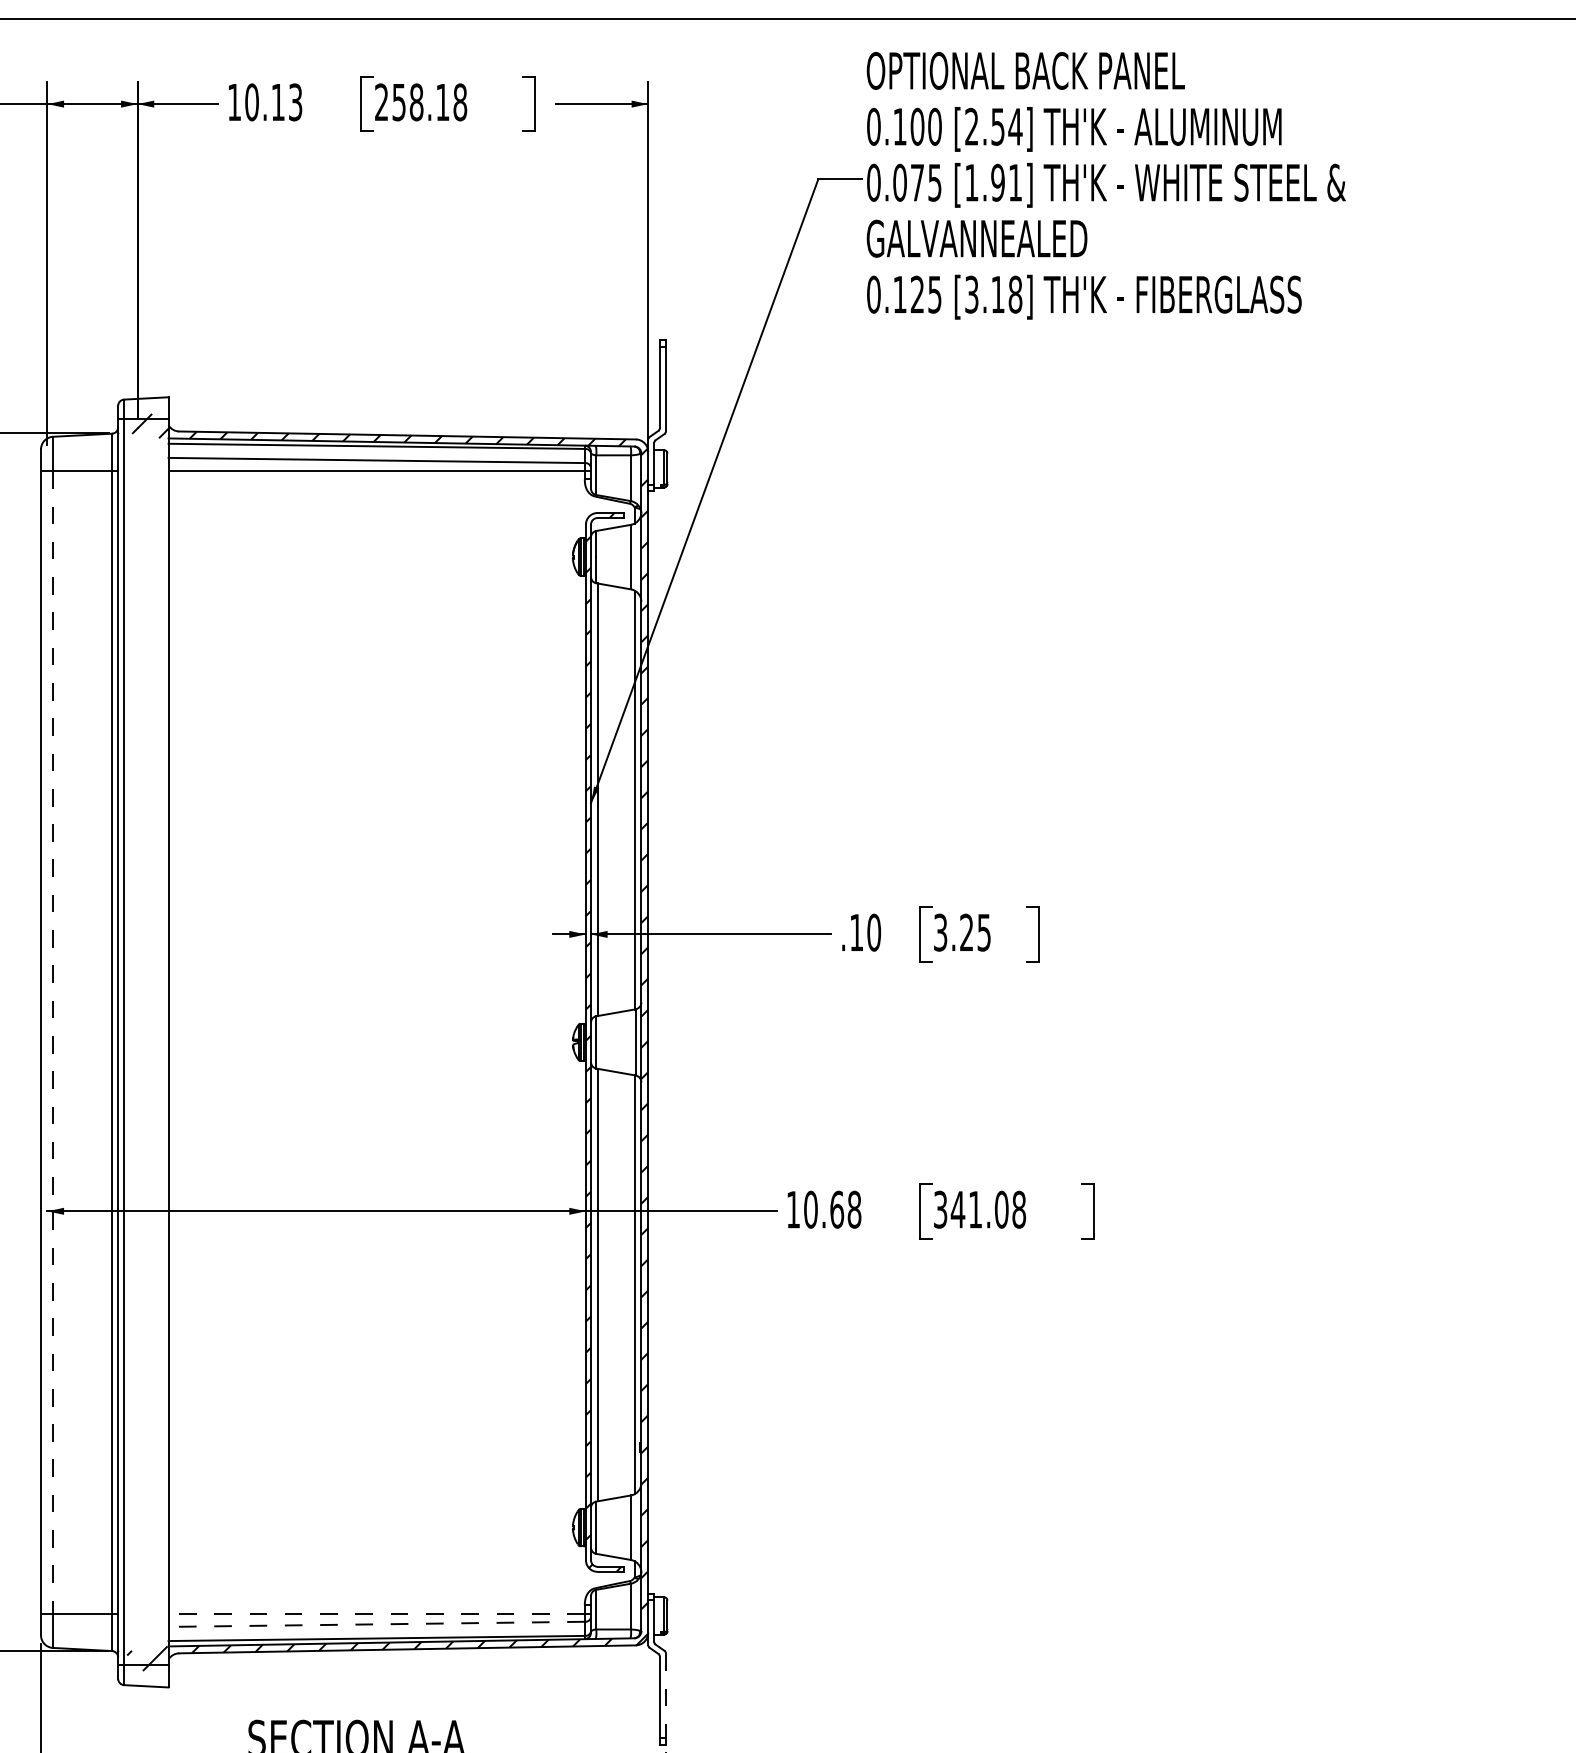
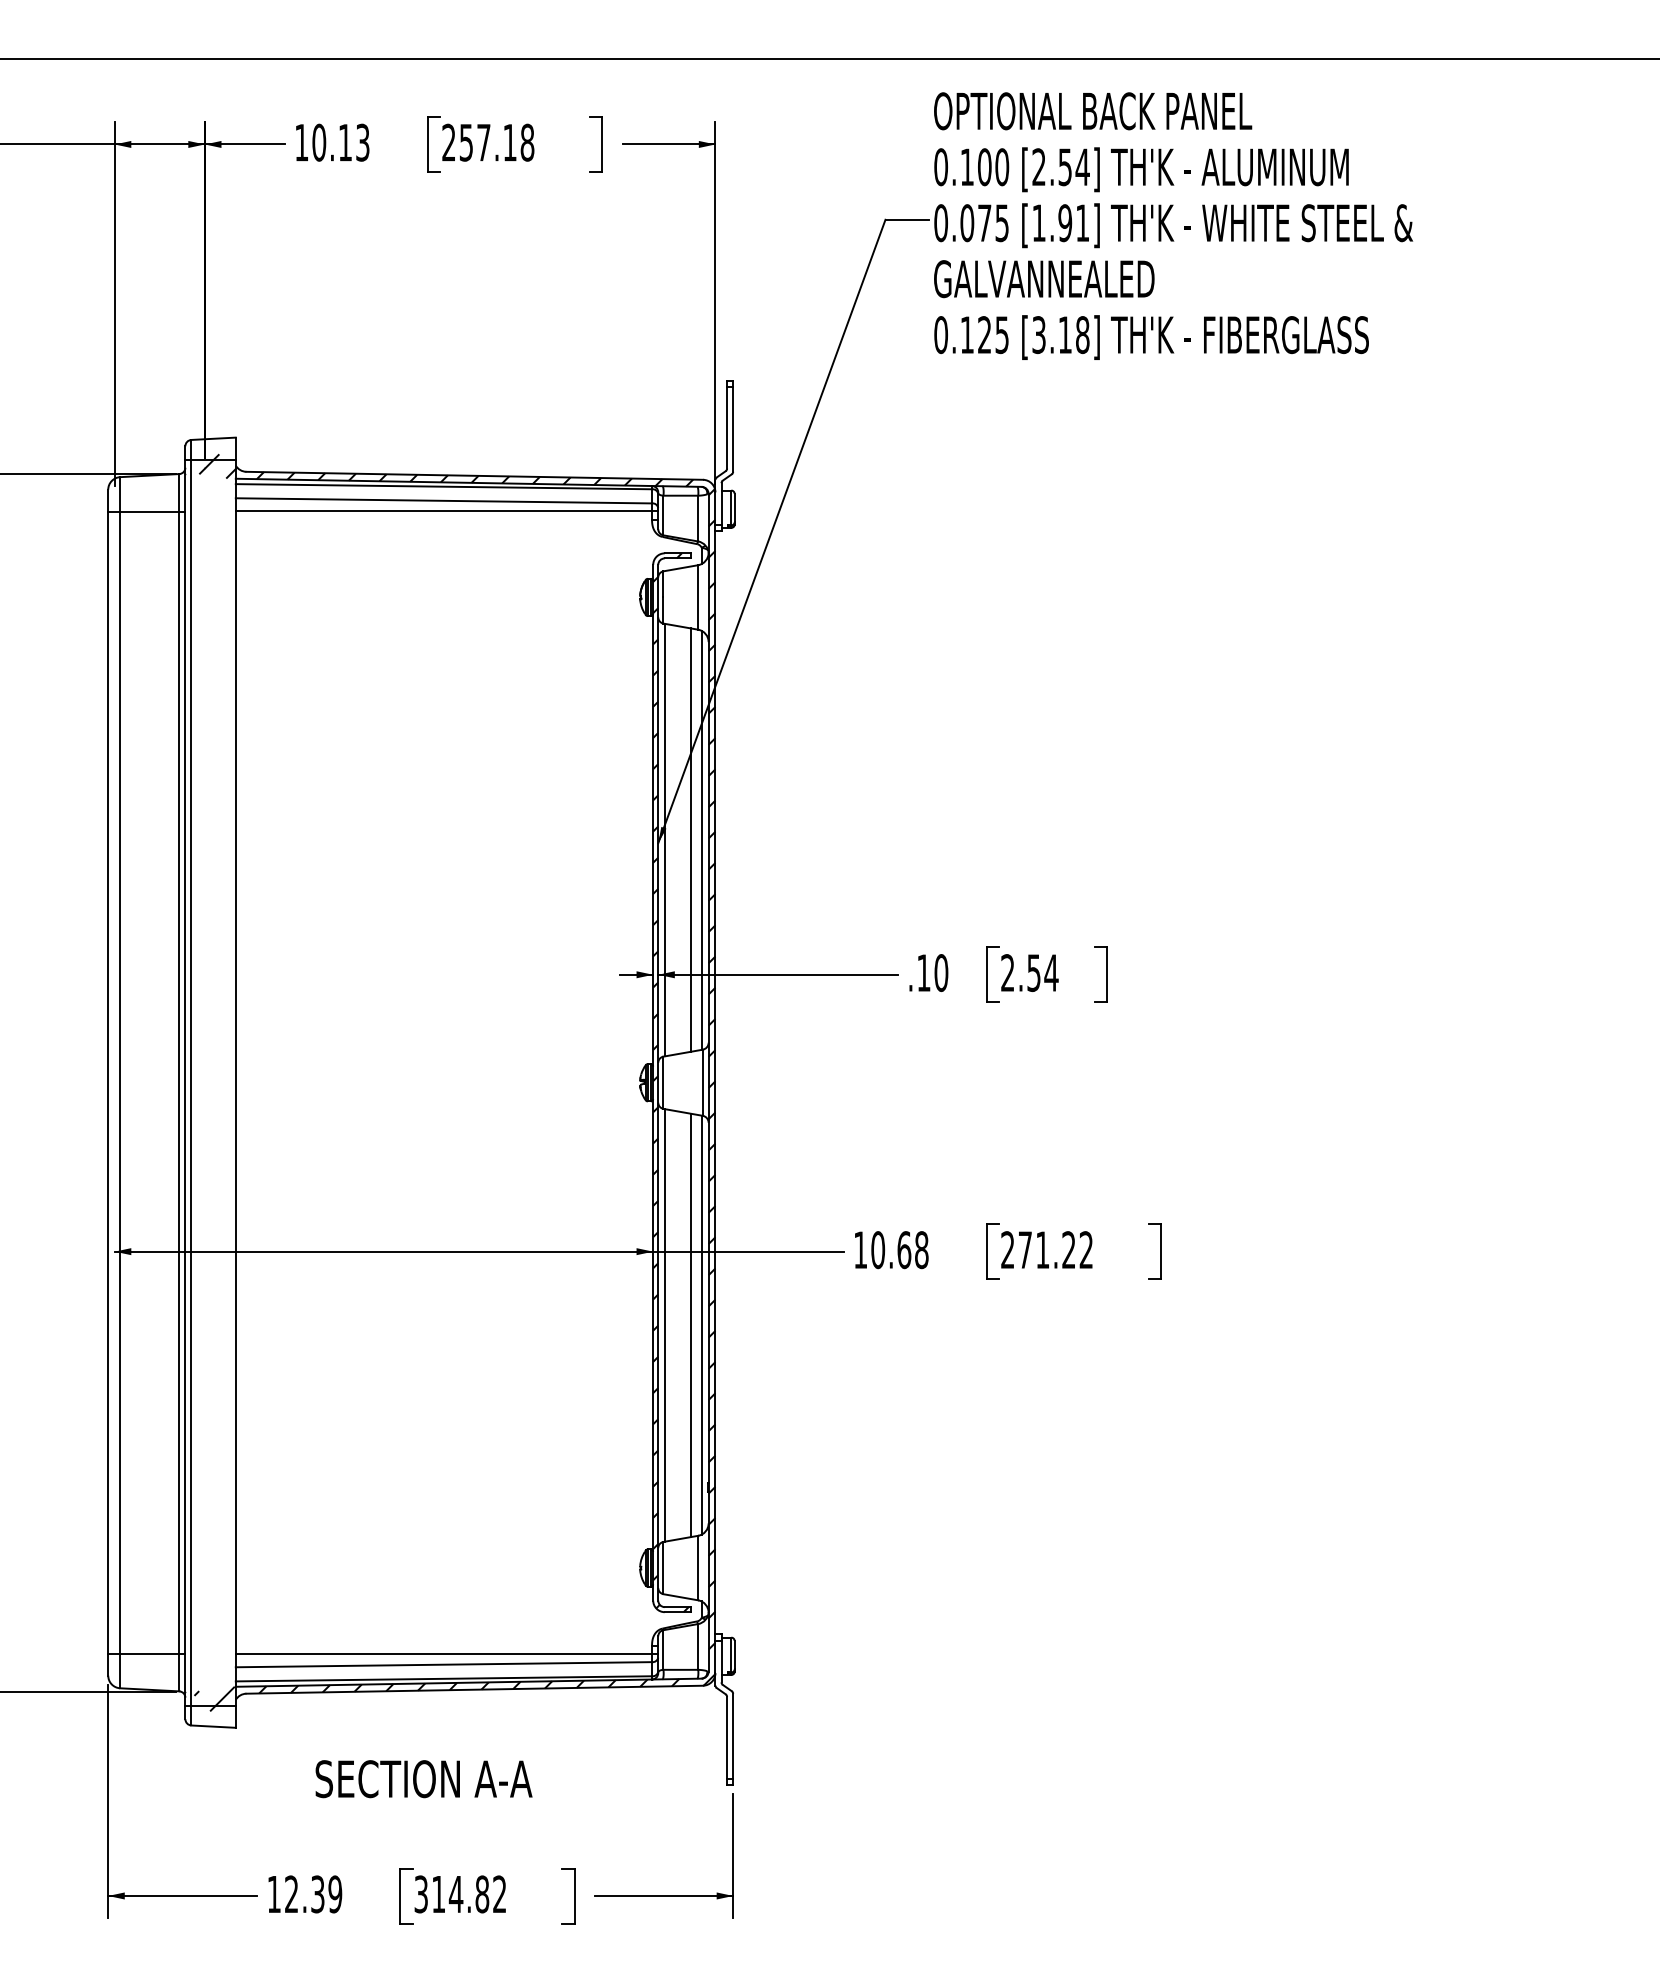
text: (416, 102) -> (483, 142), 258.18 -> 257.18
line: (624, 799) -> (691, 839), added
text: (962, 933) -> (1029, 973), 3.25 -> 2.54
line: (53, 1043) -> (120, 1083), dashed -> solid
text: (980, 1210) -> (1047, 1250), 341.08 -> 271.22
line: (624, 1285) -> (691, 1325), added
line: (376, 1614) -> (443, 1654), dashed -> solid
line: (376, 1624) -> (443, 1664), dashed -> solid
line: (666, 1696) -> (733, 1736), dashed -> solid

